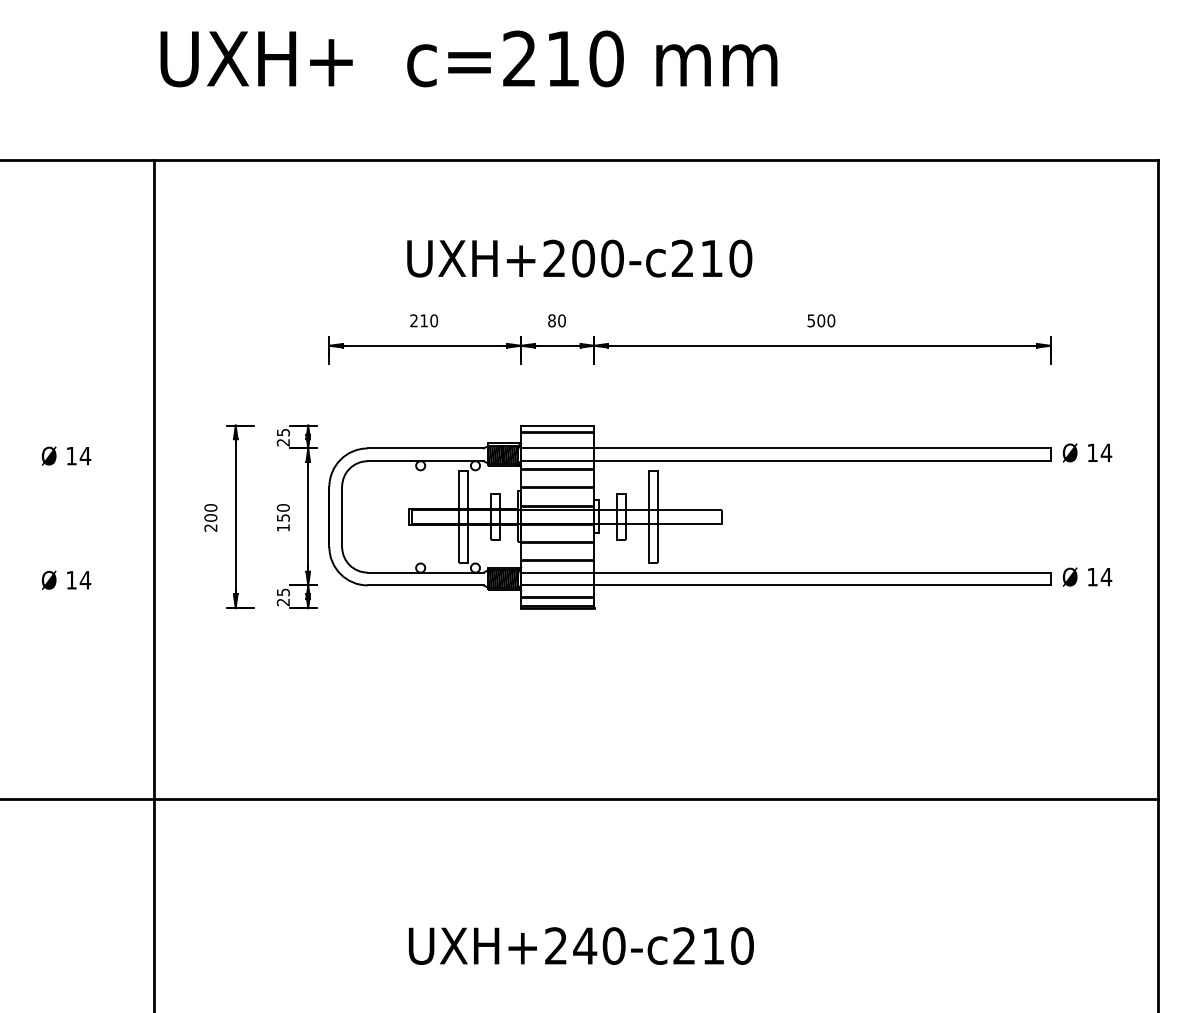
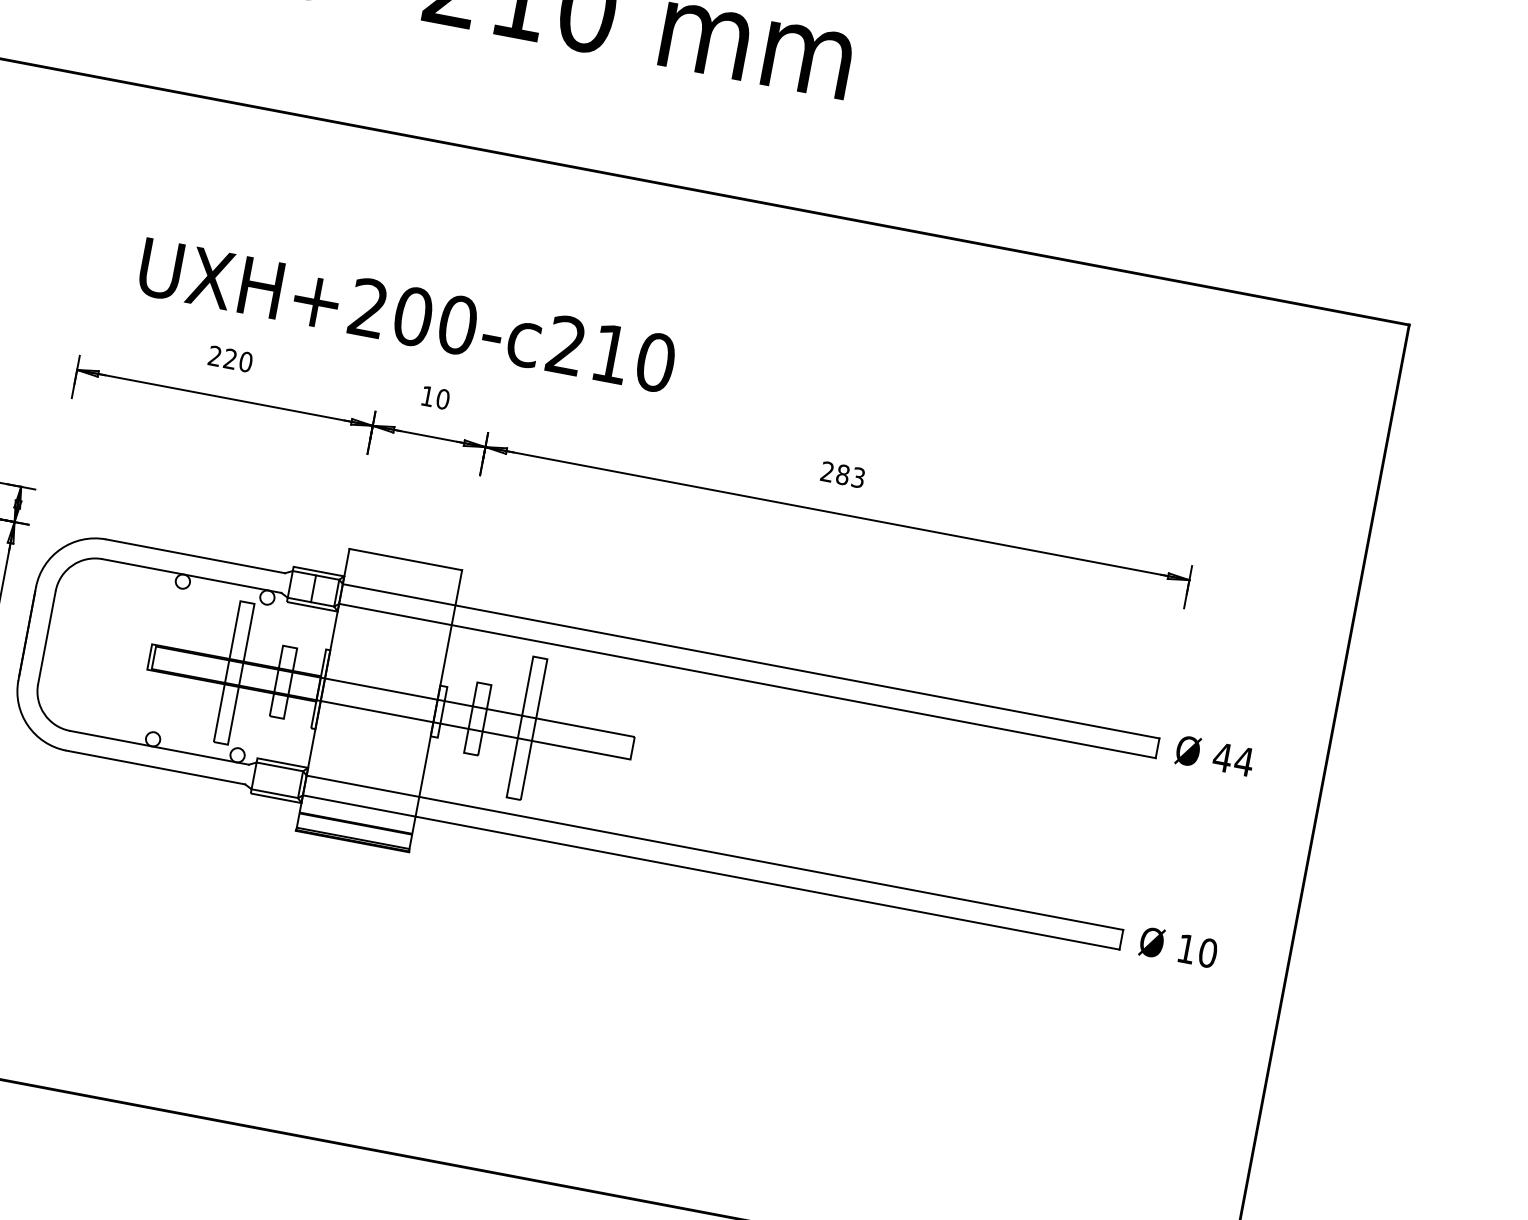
text: (579, 258) -> (407, 315), moved
text: (423, 320) -> (229, 358), 210 -> 220
text: (551, 320) -> (426, 395), 80 -> 10
text: (821, 320) -> (843, 474), 500 -> 283
hatch: (557, 432) -> (403, 570), removed
text: (1092, 452) -> (1222, 756), 14 -> 44
hatch: (503, 454) -> (313, 588), removed
hatch: (557, 514) -> (379, 696), removed
text: (1106, 576) -> (1208, 952), 14 -> 10
hatch: (503, 578) -> (277, 779), removed

